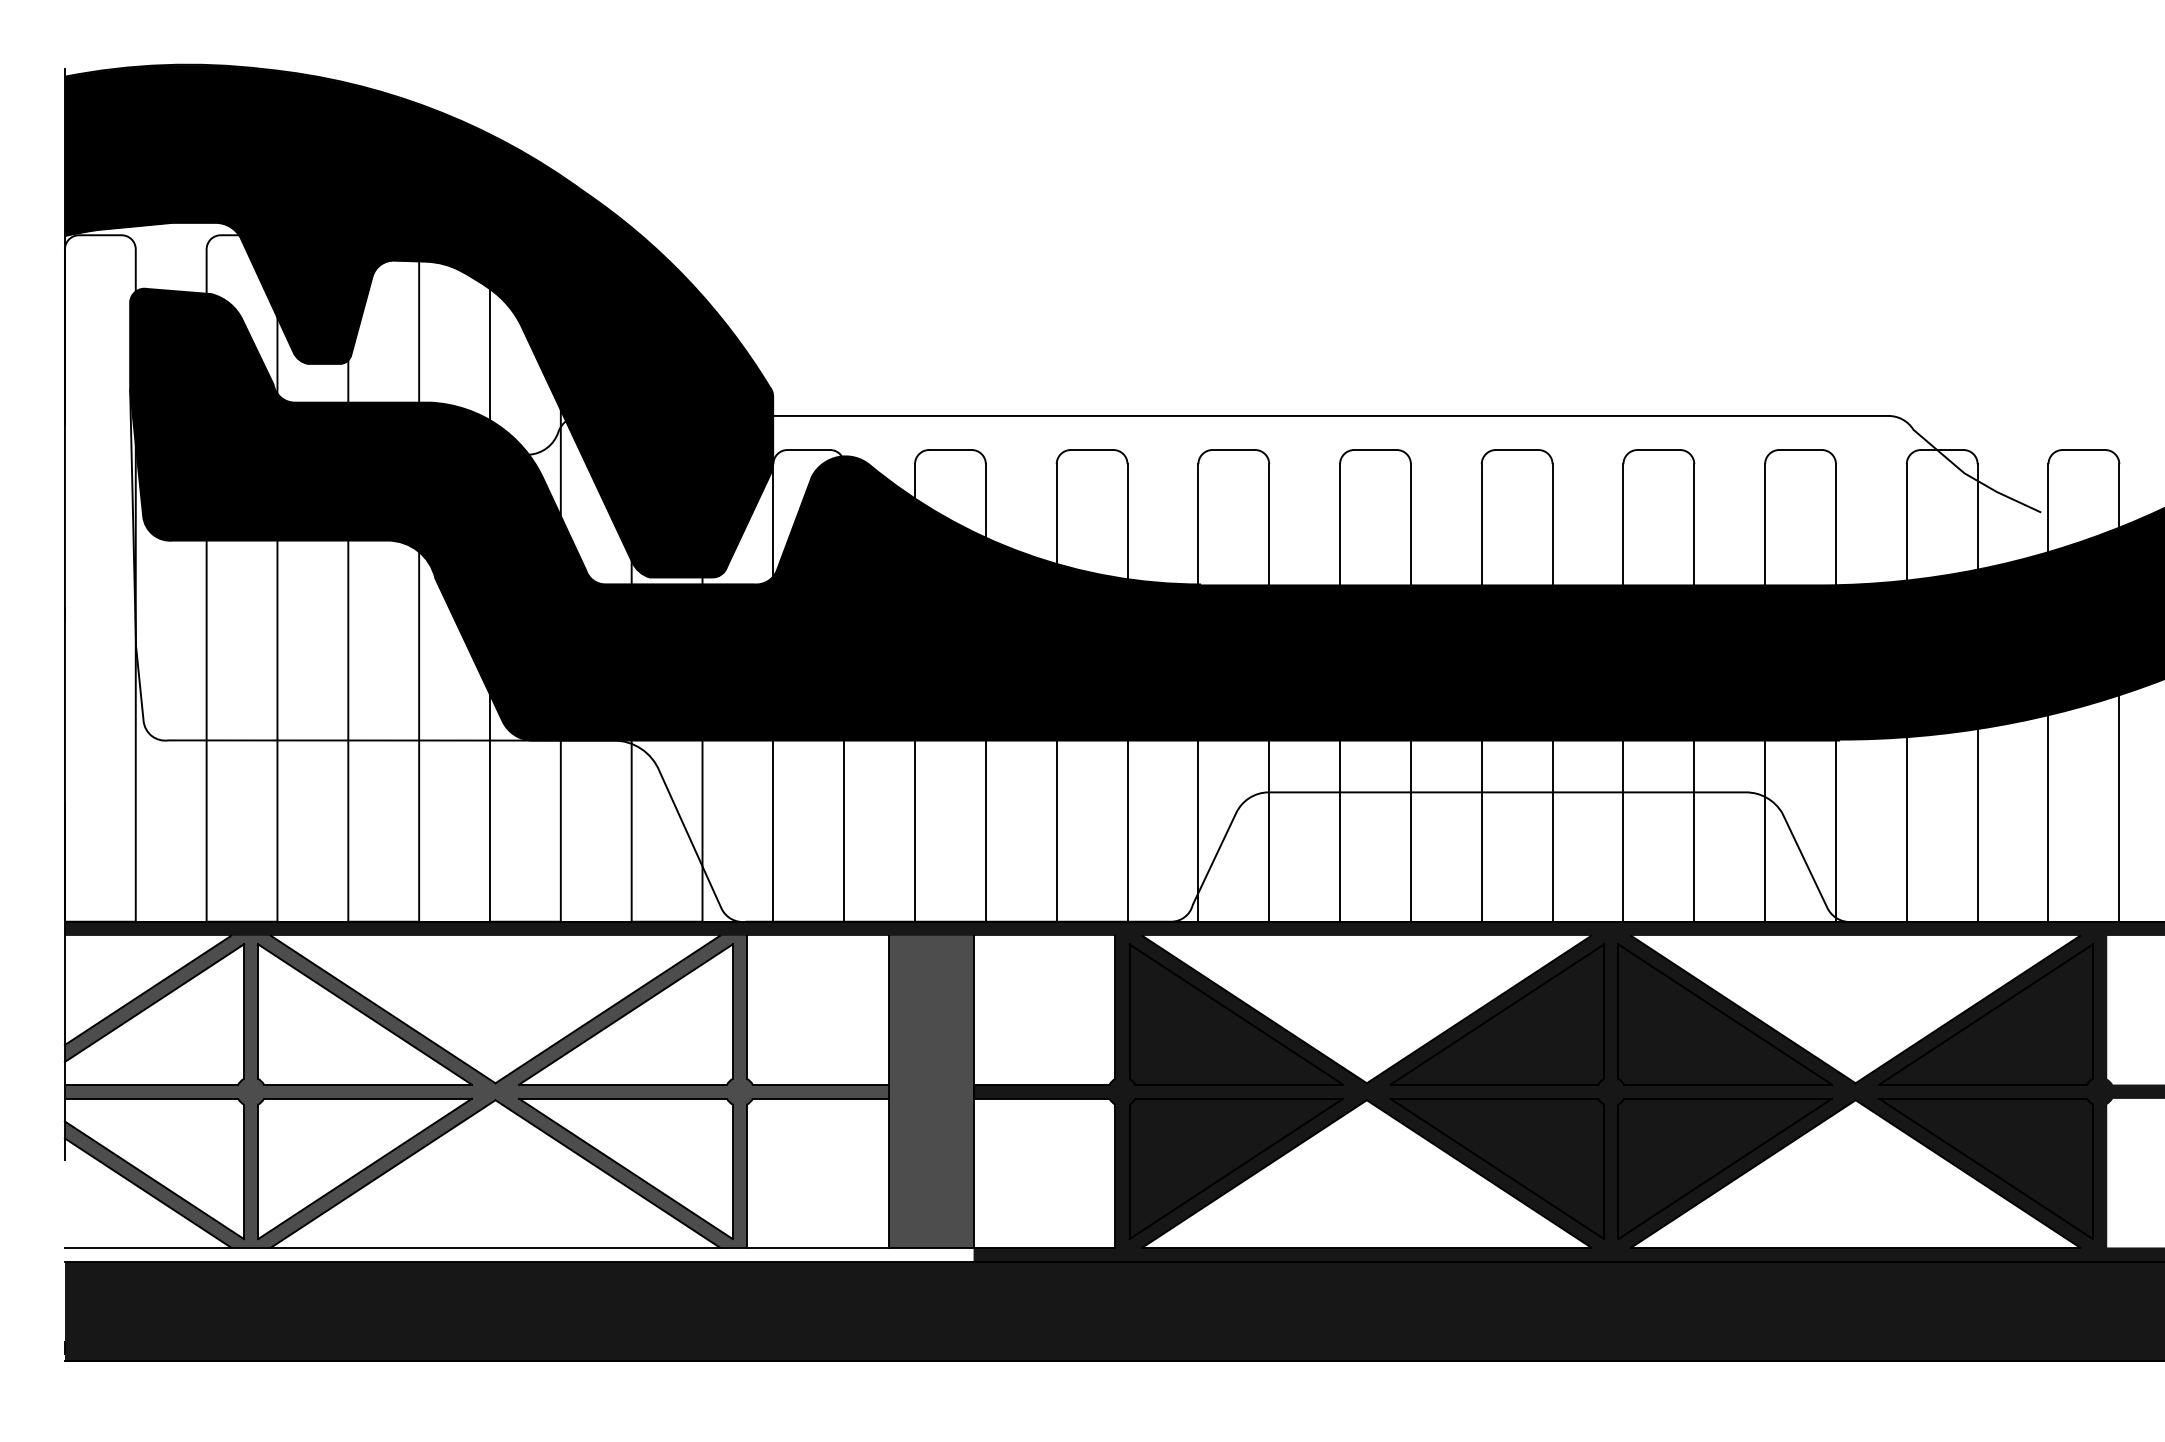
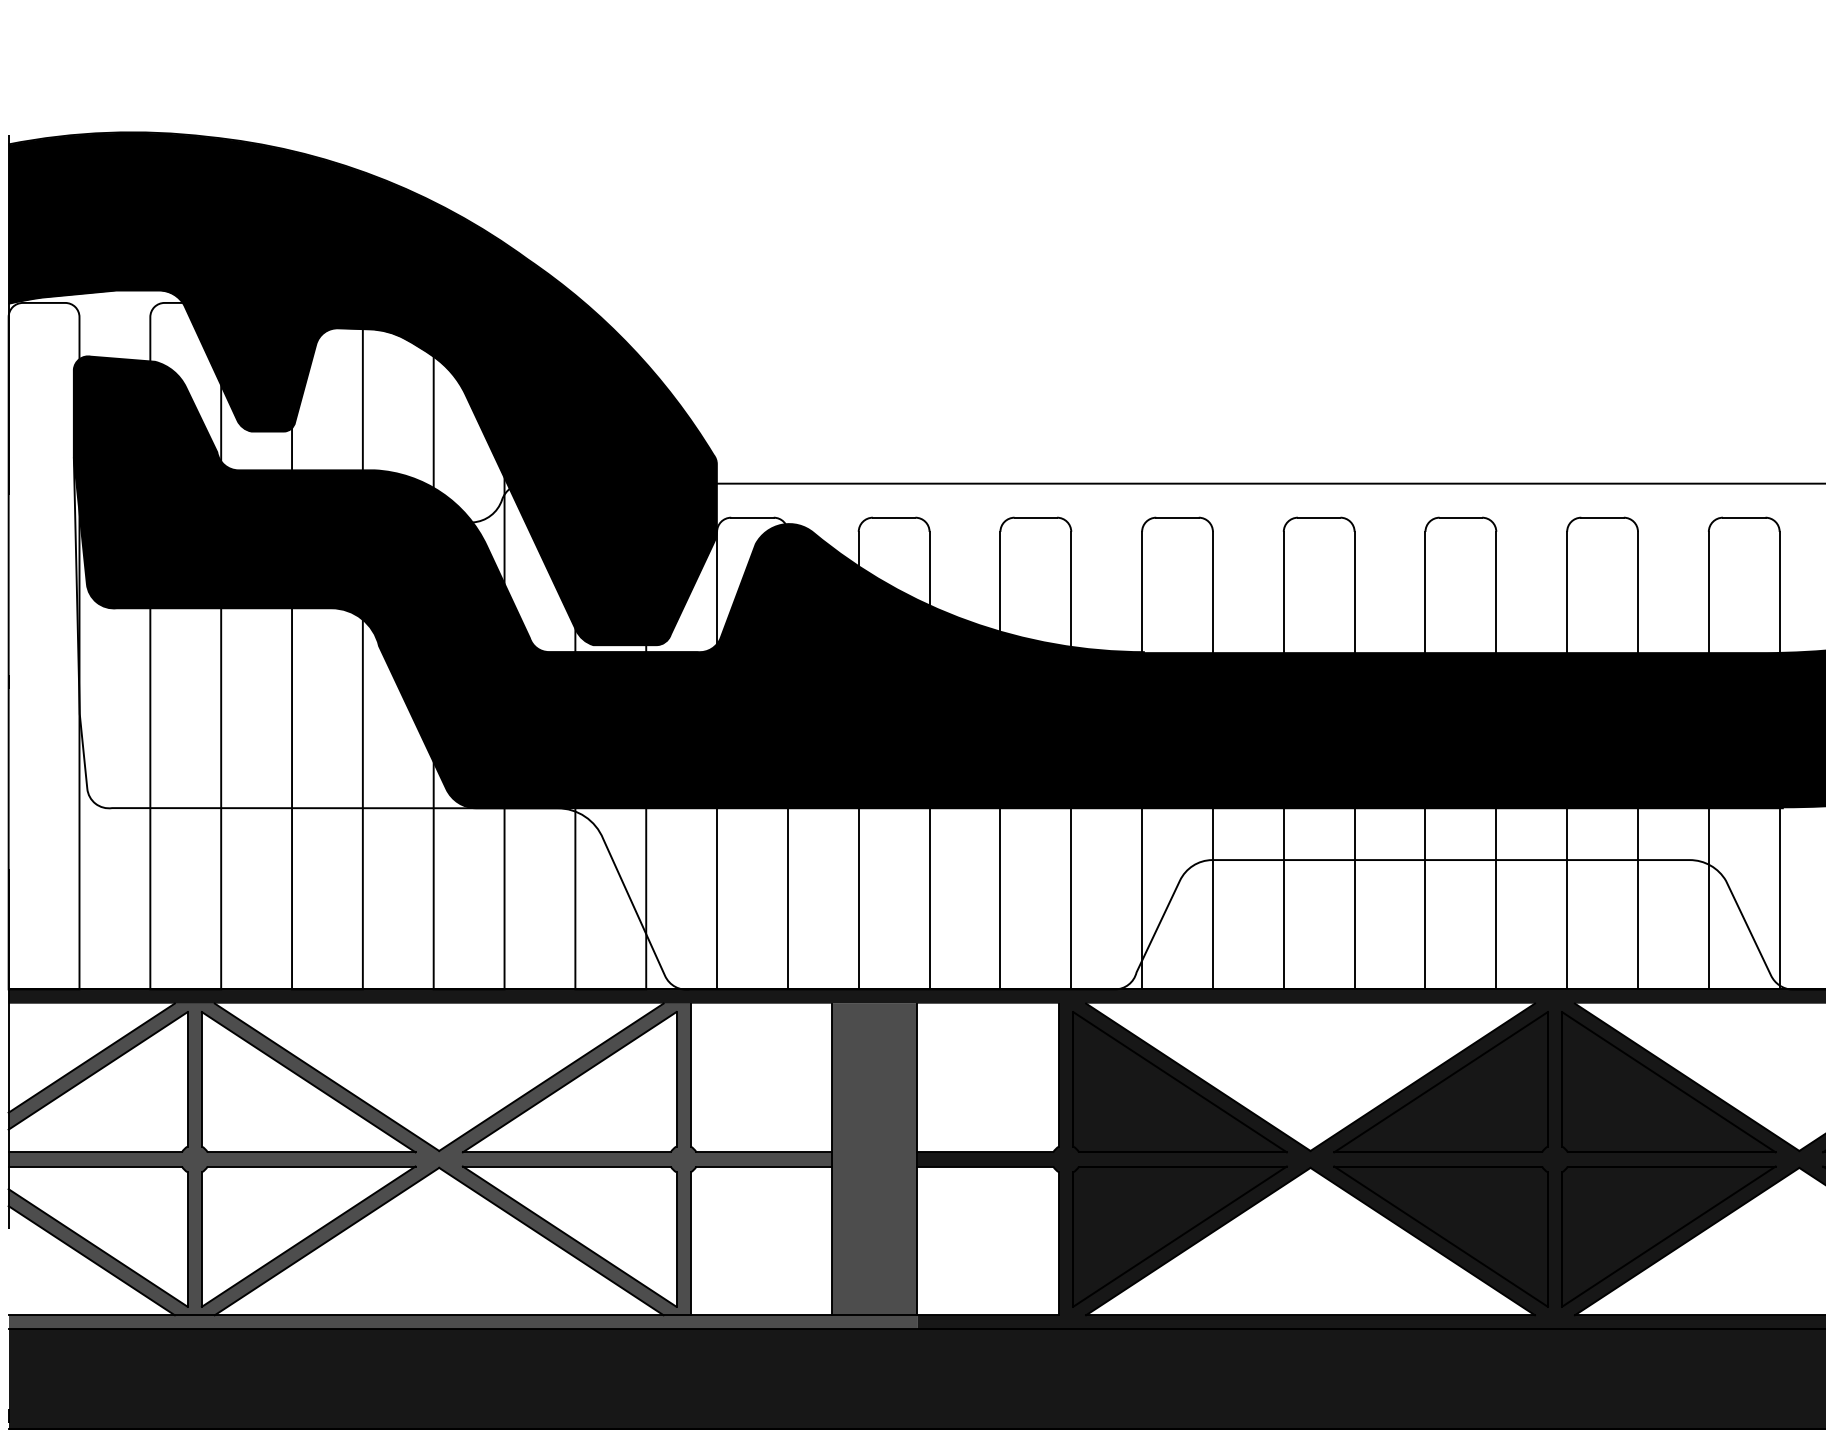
fill: (518, 1254) -> (462, 1322), added

